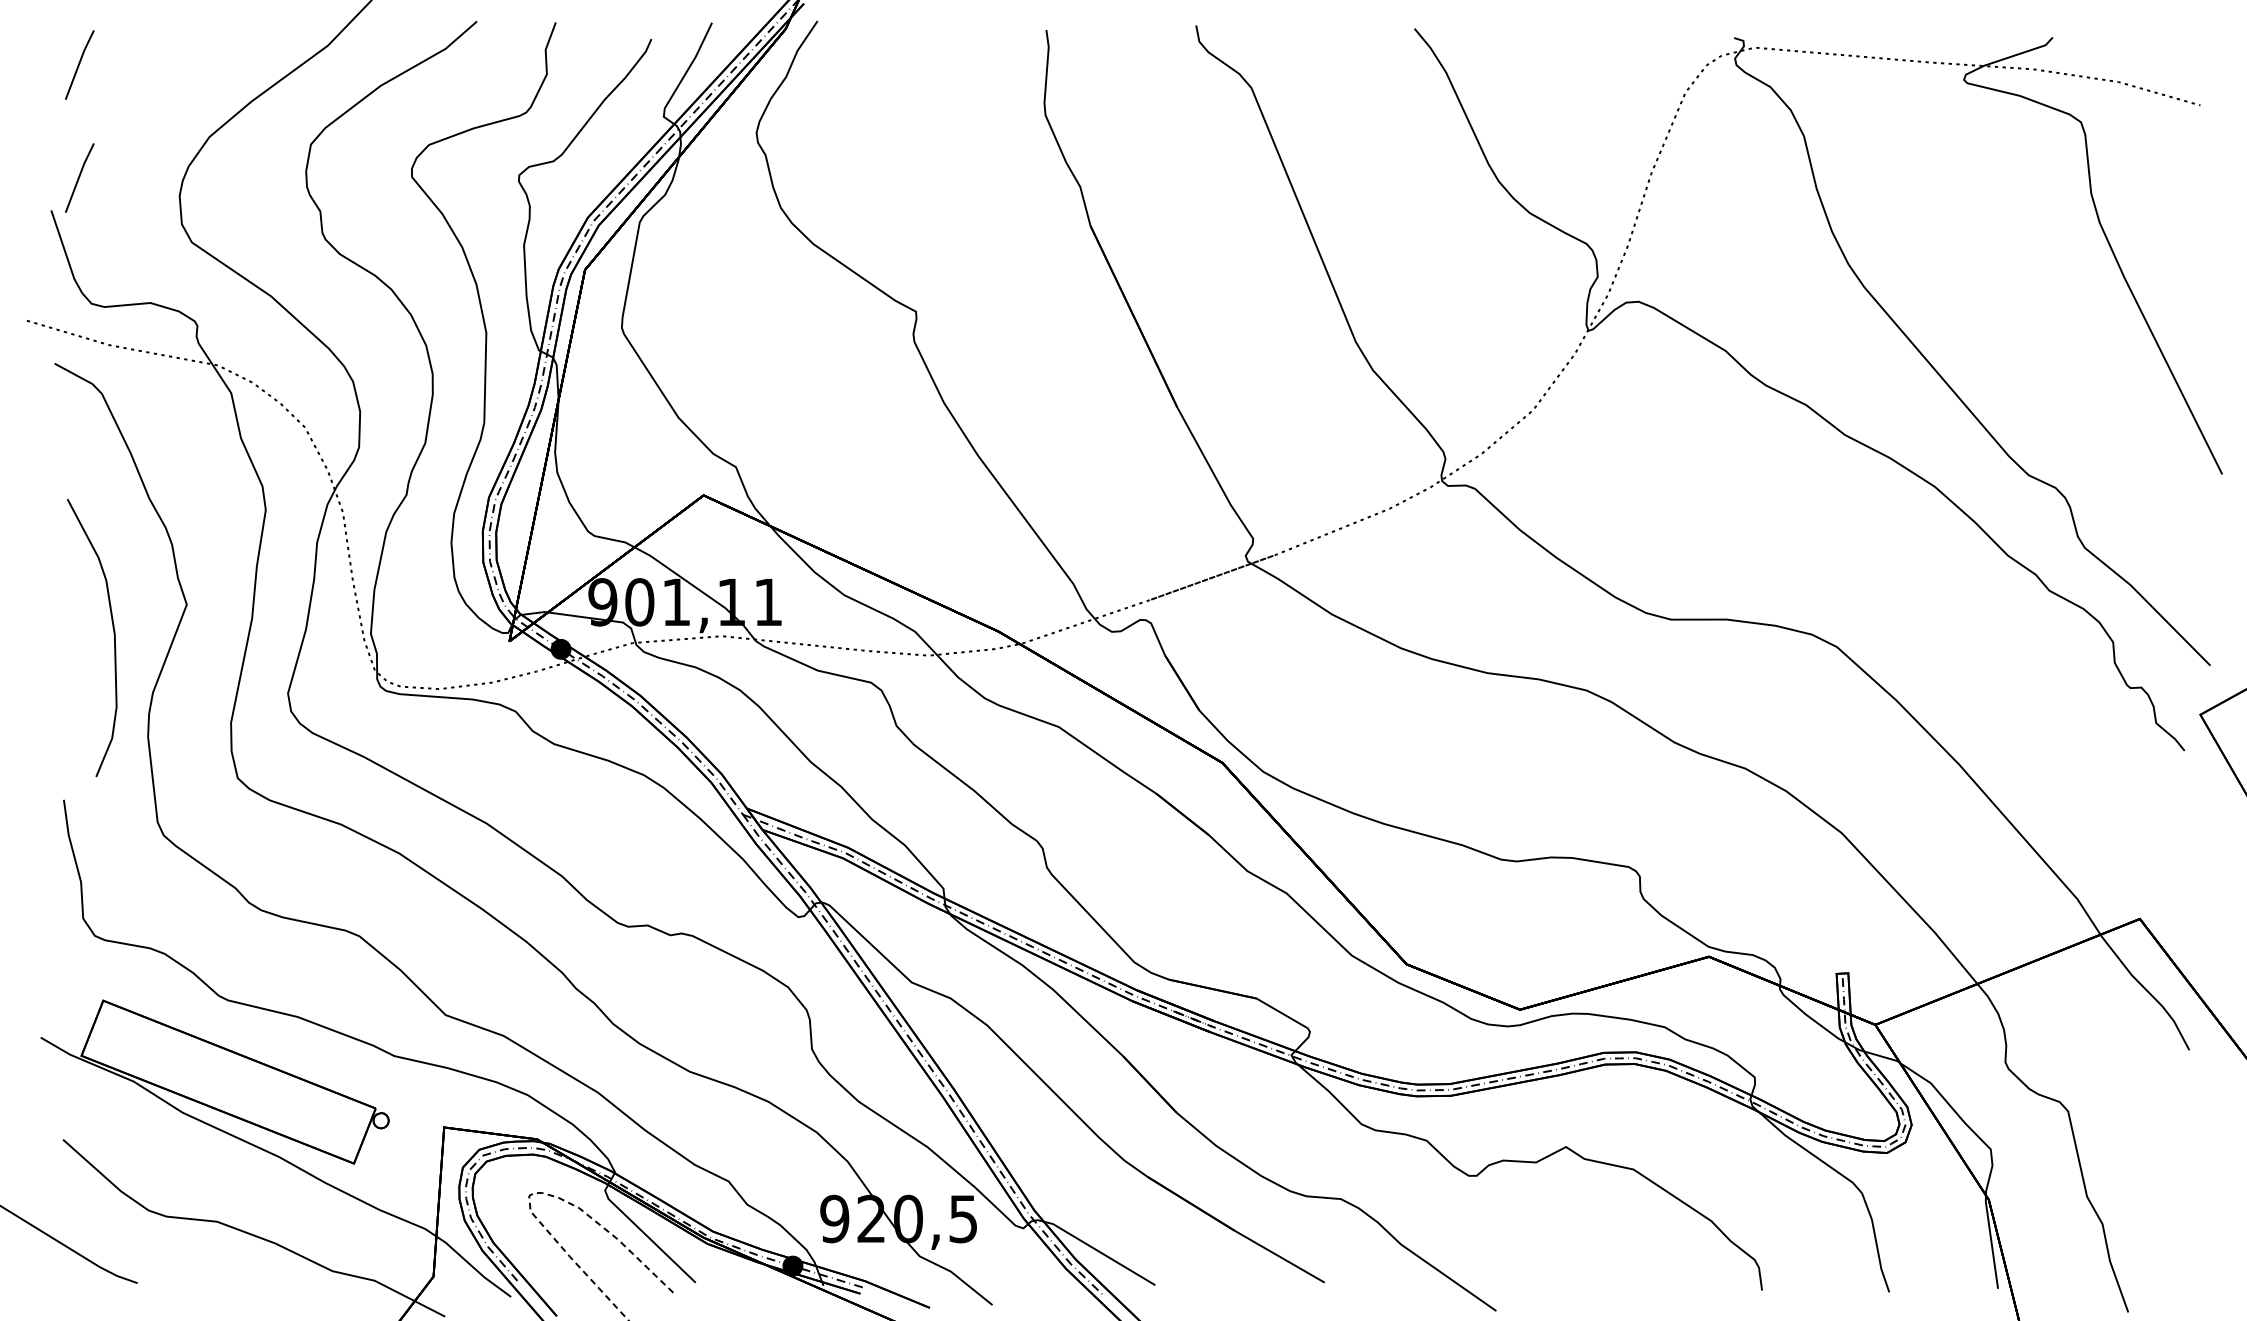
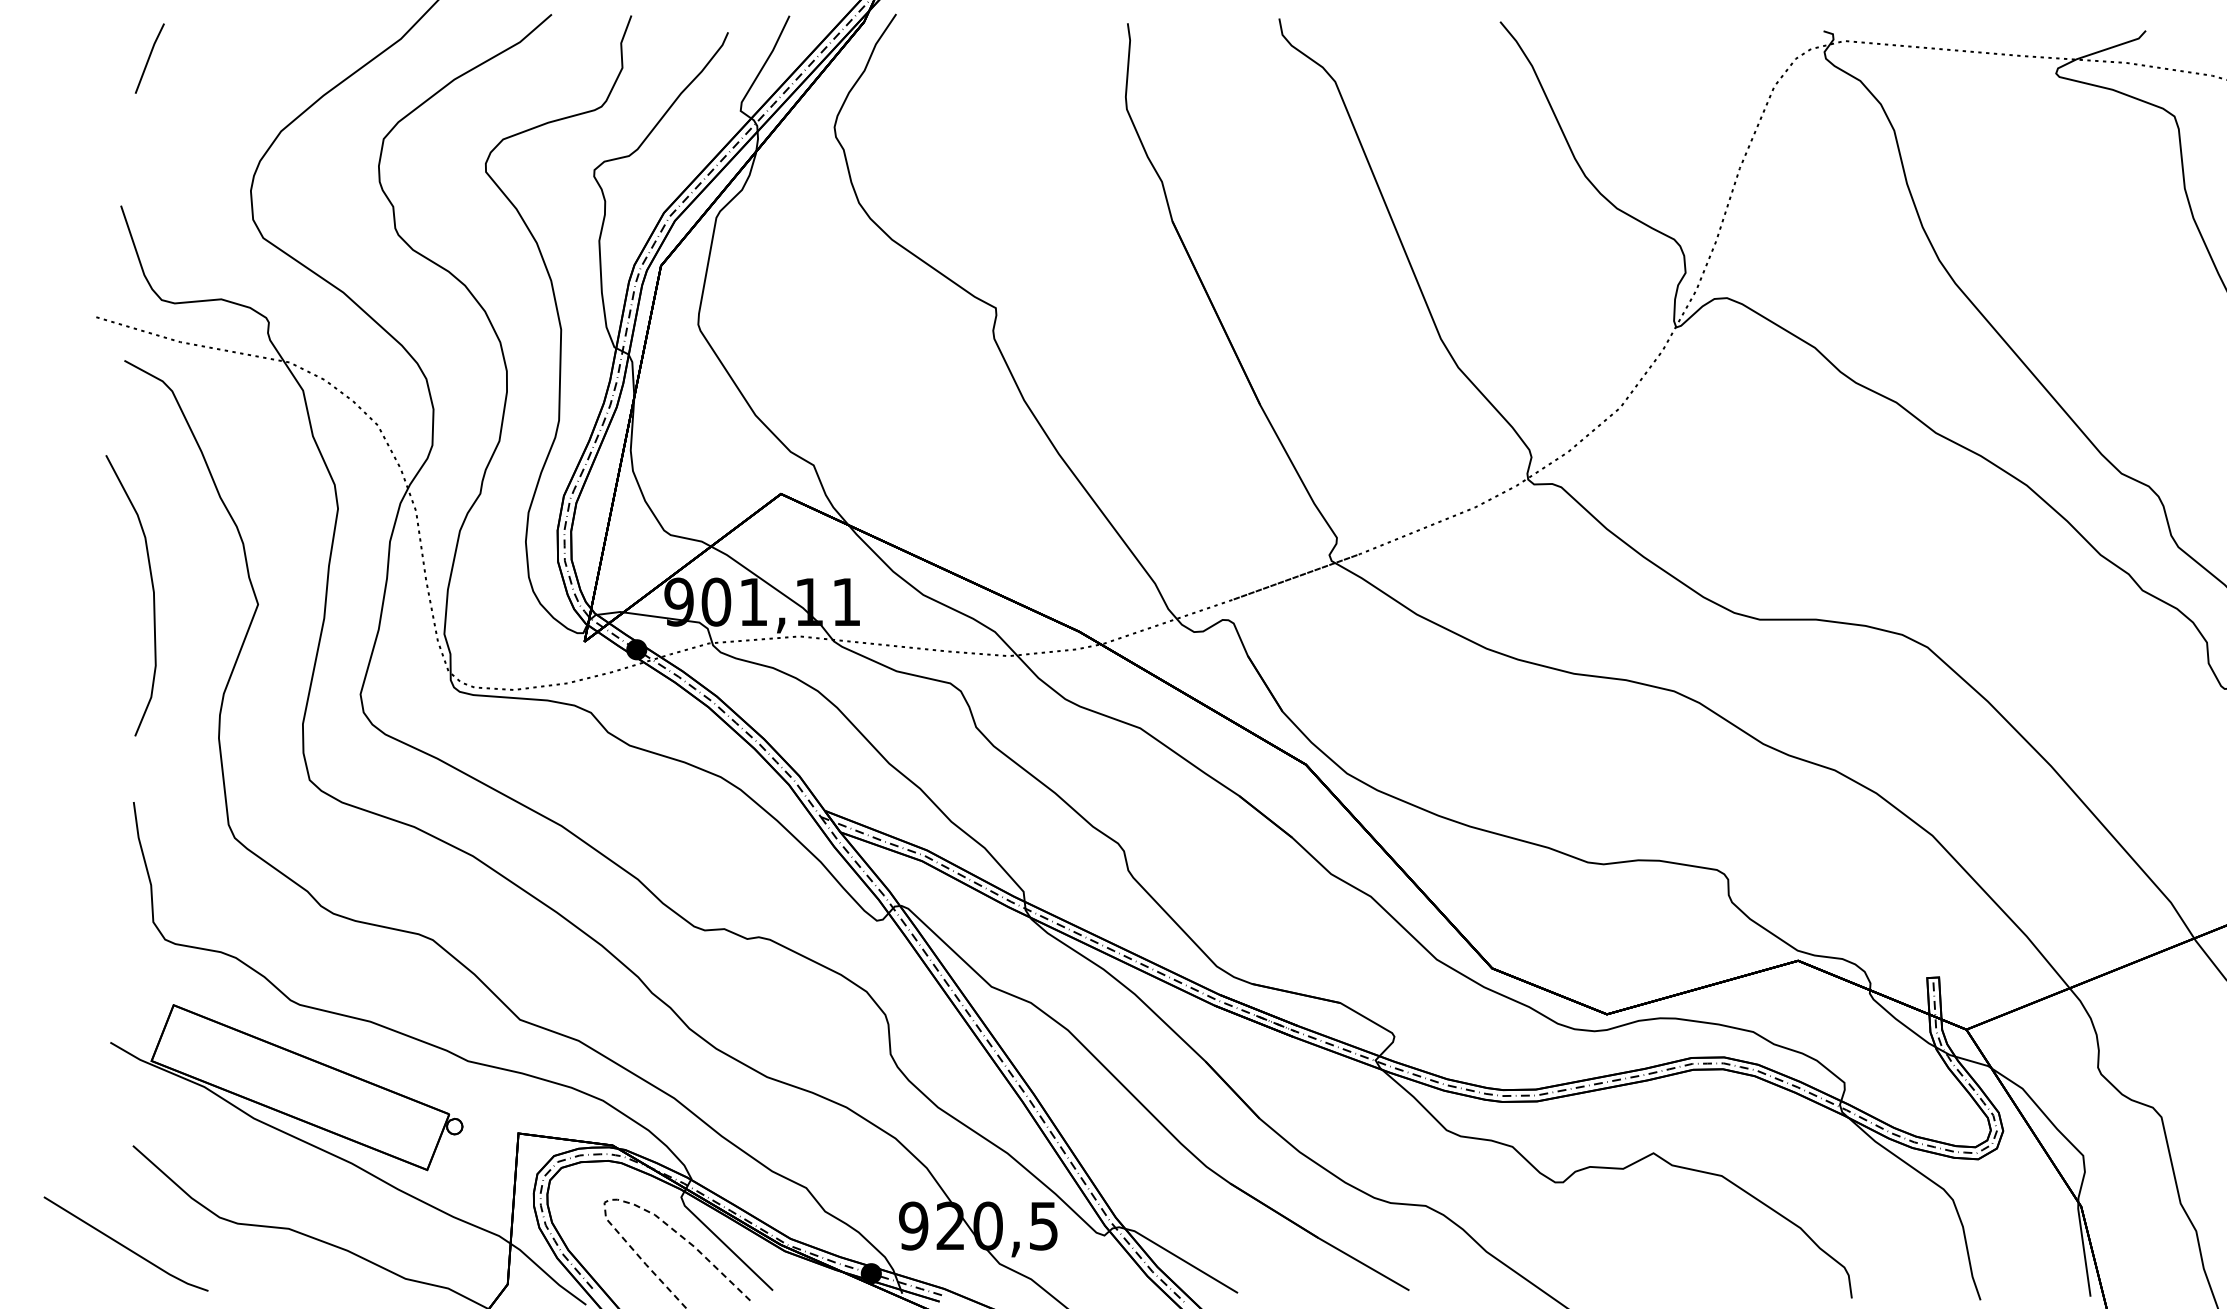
line: (79, 177) -> (149, 172), removed
curve: (113, 634) -> (152, 592), moved

